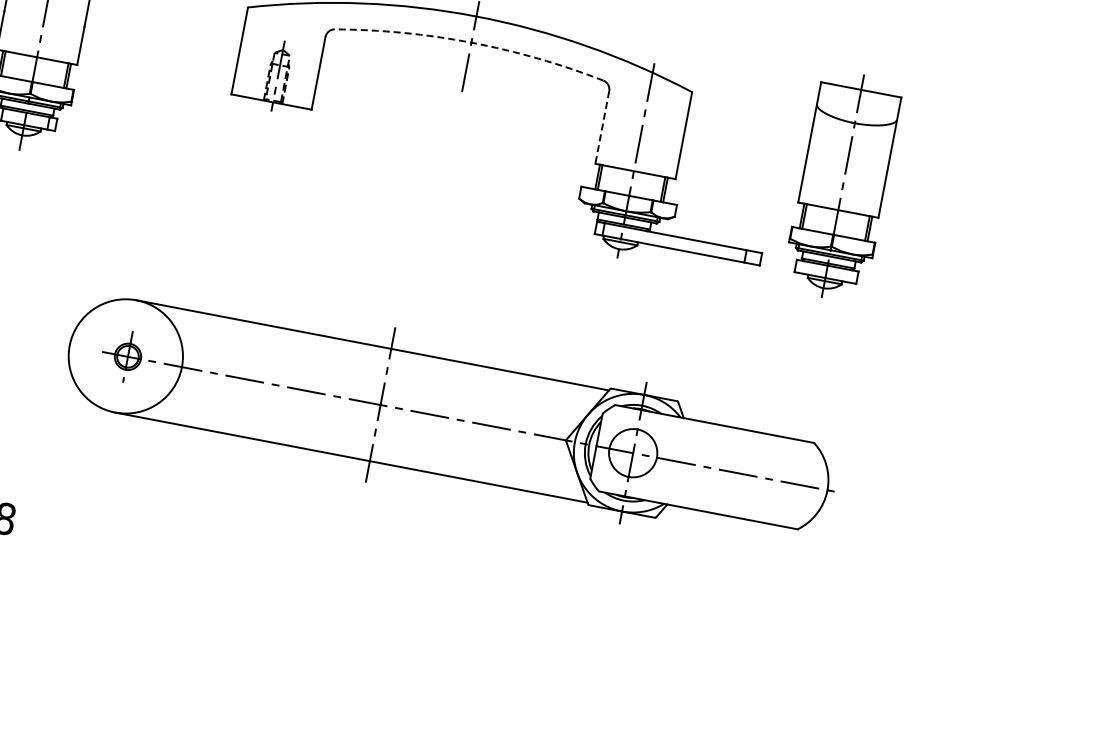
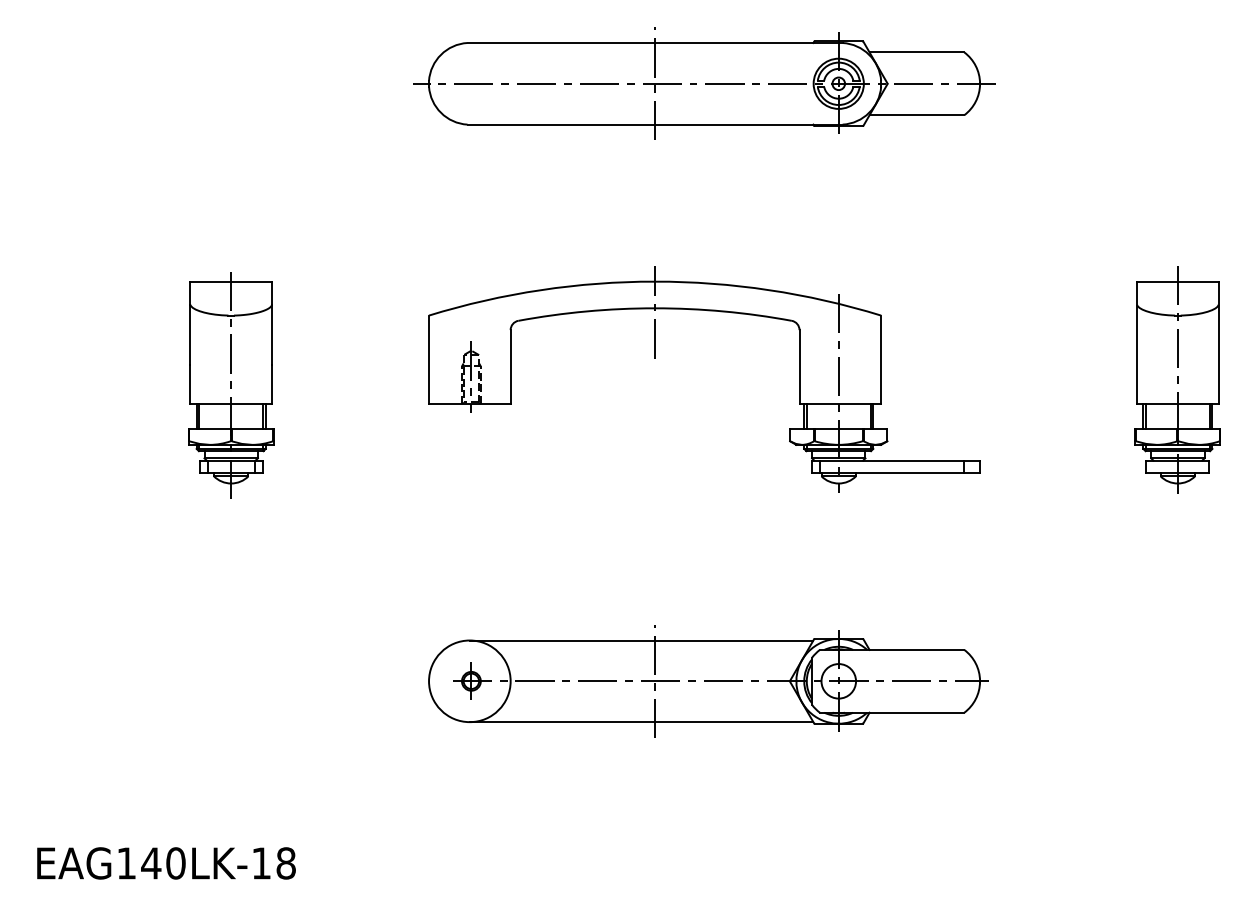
arc: (471, 42) -> (655, 308), dashed -> solid
line: (602, 127) -> (799, 367), dashed -> solid
part: (842, 185) -> (1177, 379), moved
part: (453, 419) -> (708, 681), size x0.71

